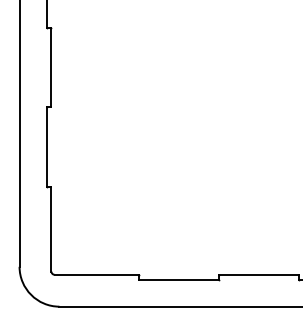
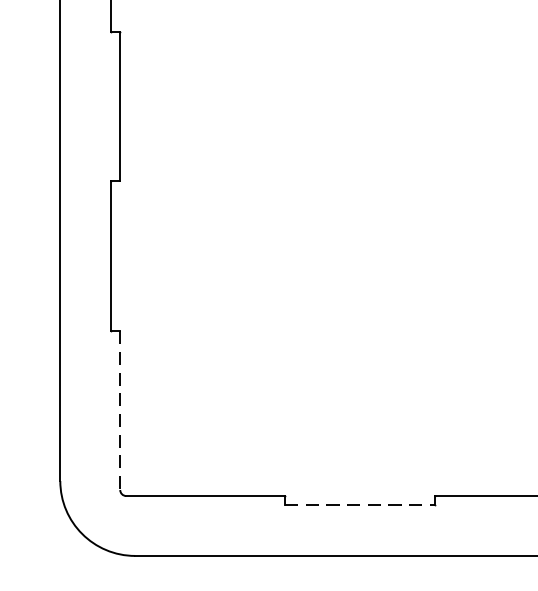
line: (51, 229) -> (120, 410), solid -> dashed
line: (179, 279) -> (360, 504), solid -> dashed

